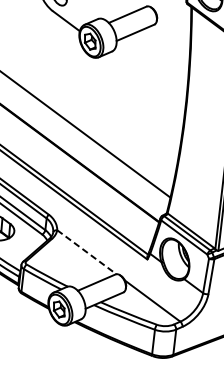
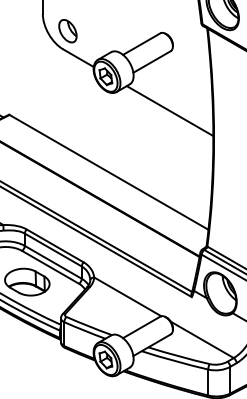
line: (146, 81) -> (169, 111), added
line: (86, 251) -> (127, 296), dashed -> solid

